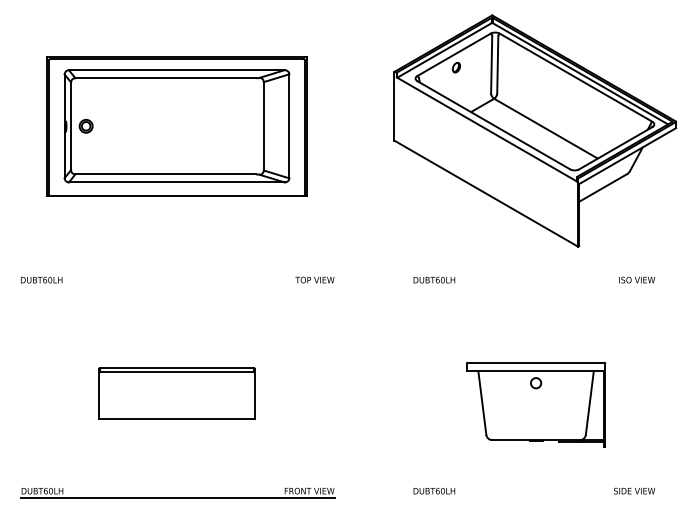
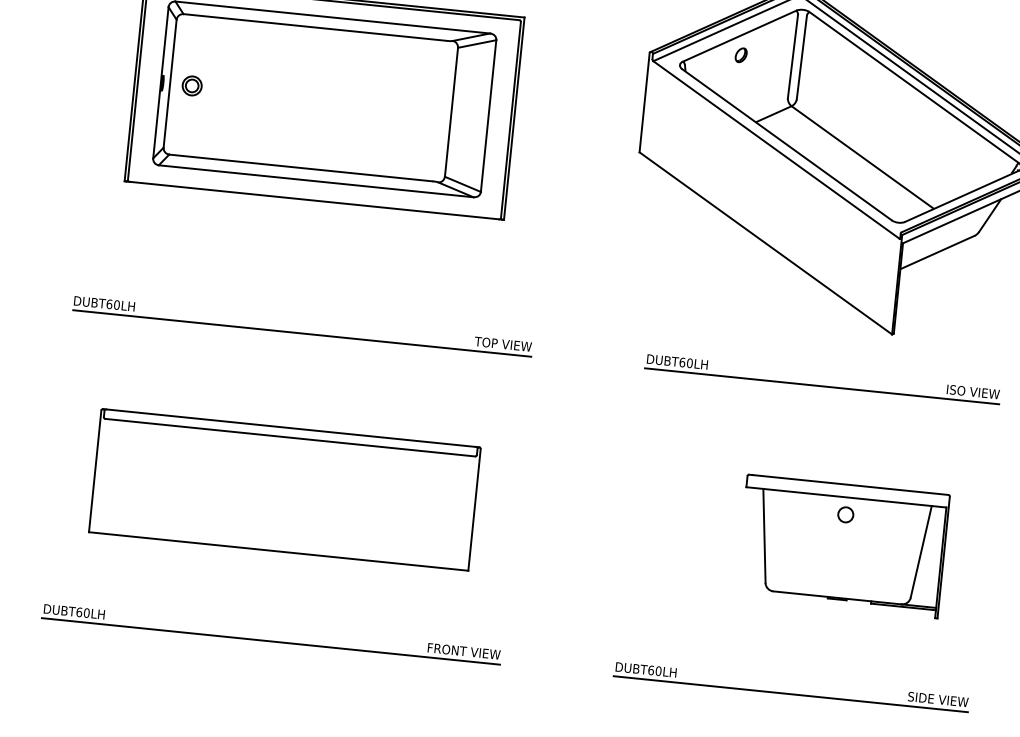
line: (177, 286) -> (301, 333), added
line: (533, 286) -> (821, 385), added
part: (176, 393) -> (284, 489), size x1.67
part: (536, 404) -> (843, 545), moved
line: (533, 497) -> (789, 693), added

